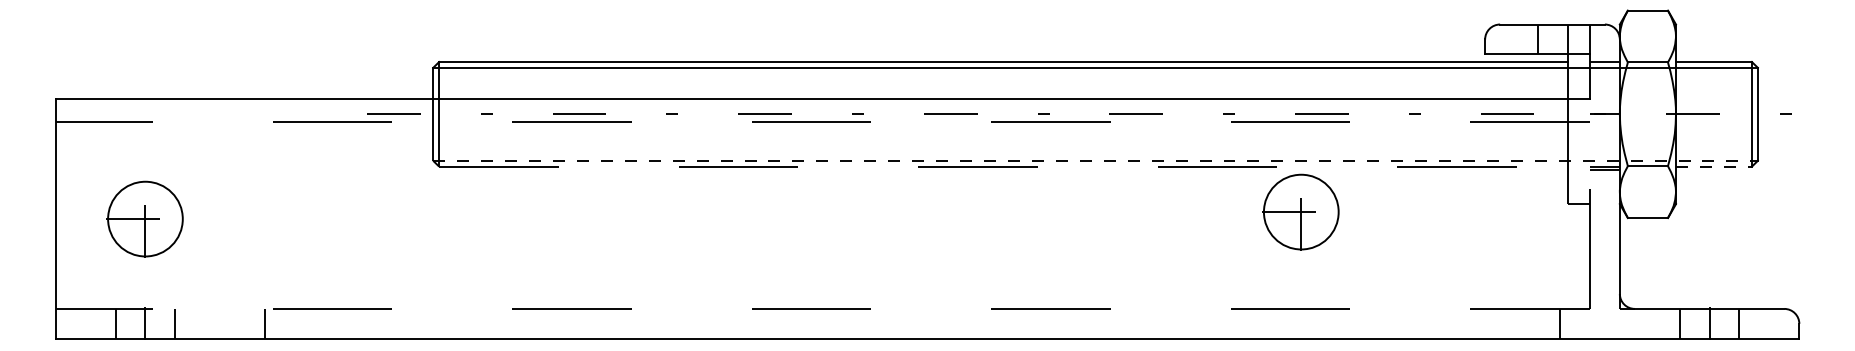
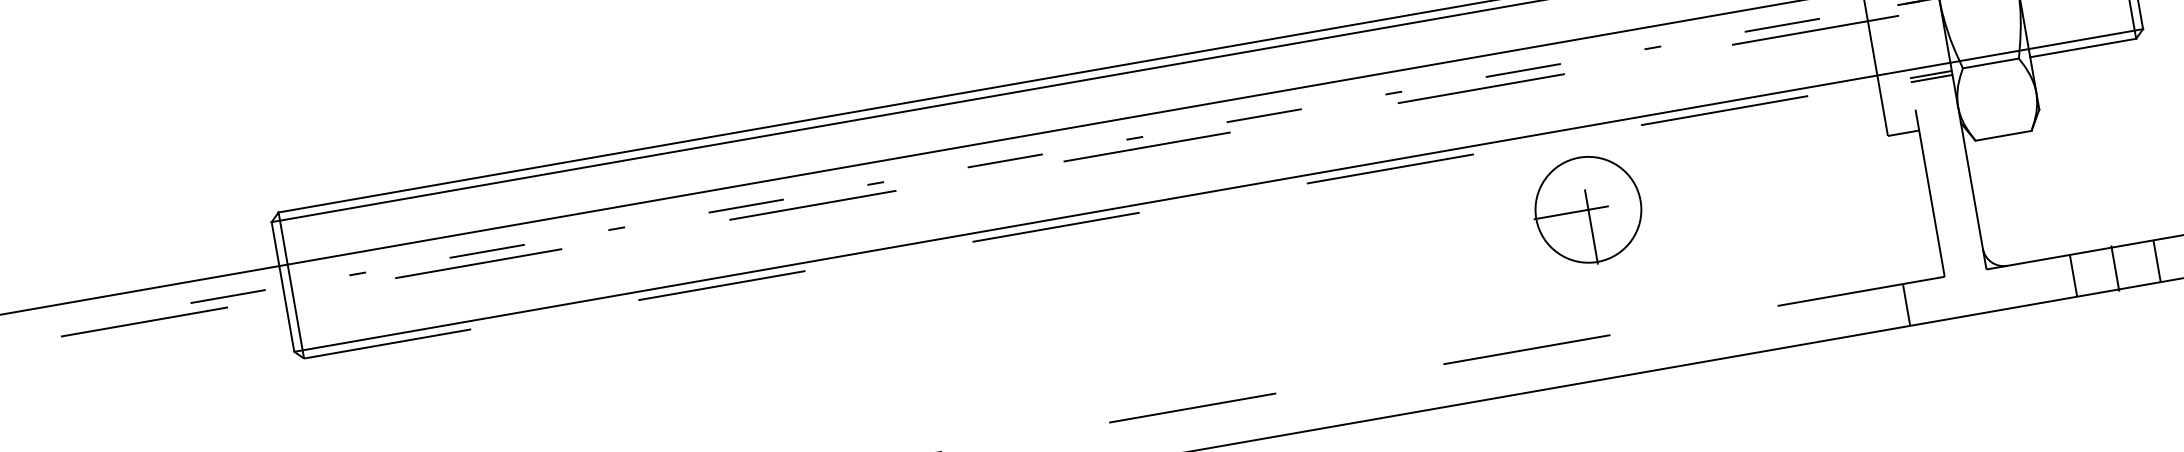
line: (1096, 160) -> (1219, 189), dashed -> solid
line: (1713, 166) -> (2082, 47), dashed -> solid
part: (1300, 211) -> (1587, 209), moved

